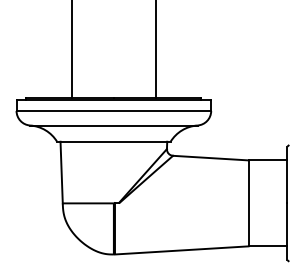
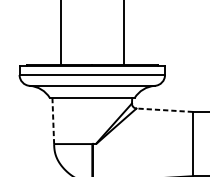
line: (210, 158) -> (164, 110), solid -> dashed
line: (61, 172) -> (53, 120), solid -> dashed

